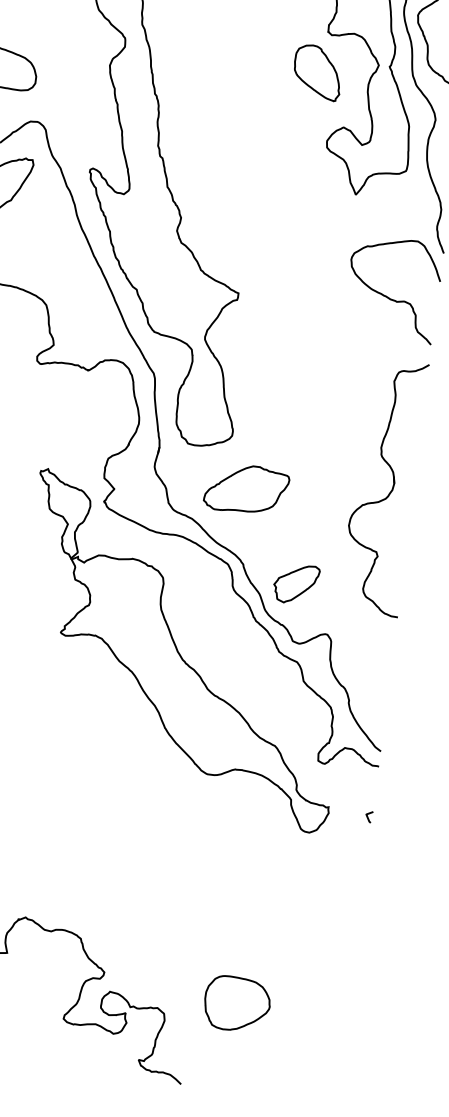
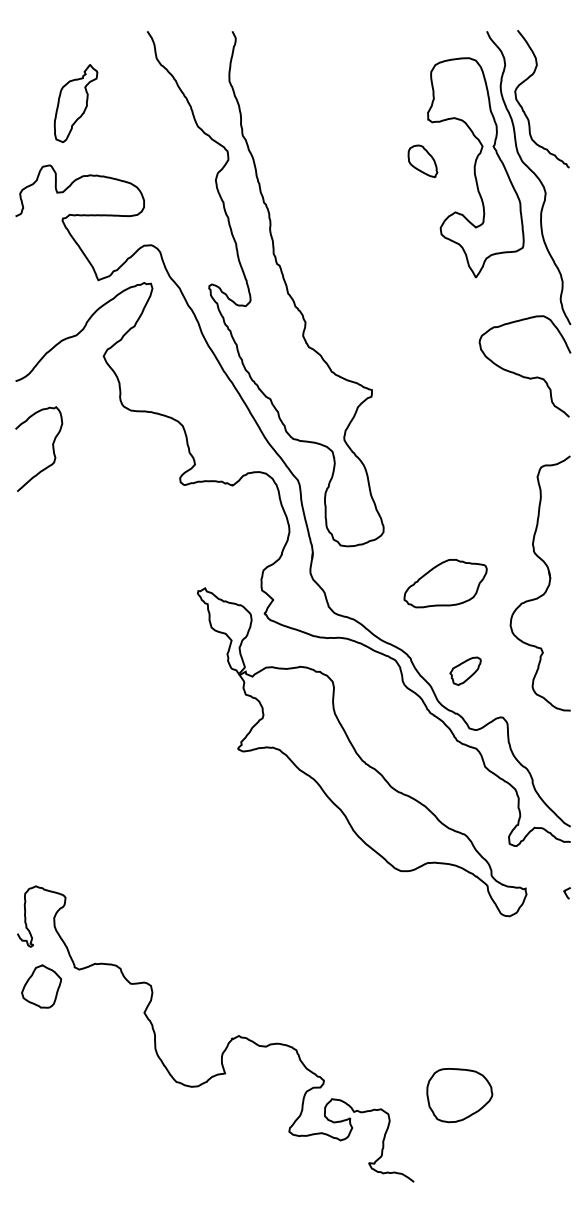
part: (317, 72) -> (422, 161), size x0.6
part: (246, 489) -> (445, 583), moved
part: (389, 492) -> (546, 587), moved
part: (296, 583) -> (465, 670), size x0.7

